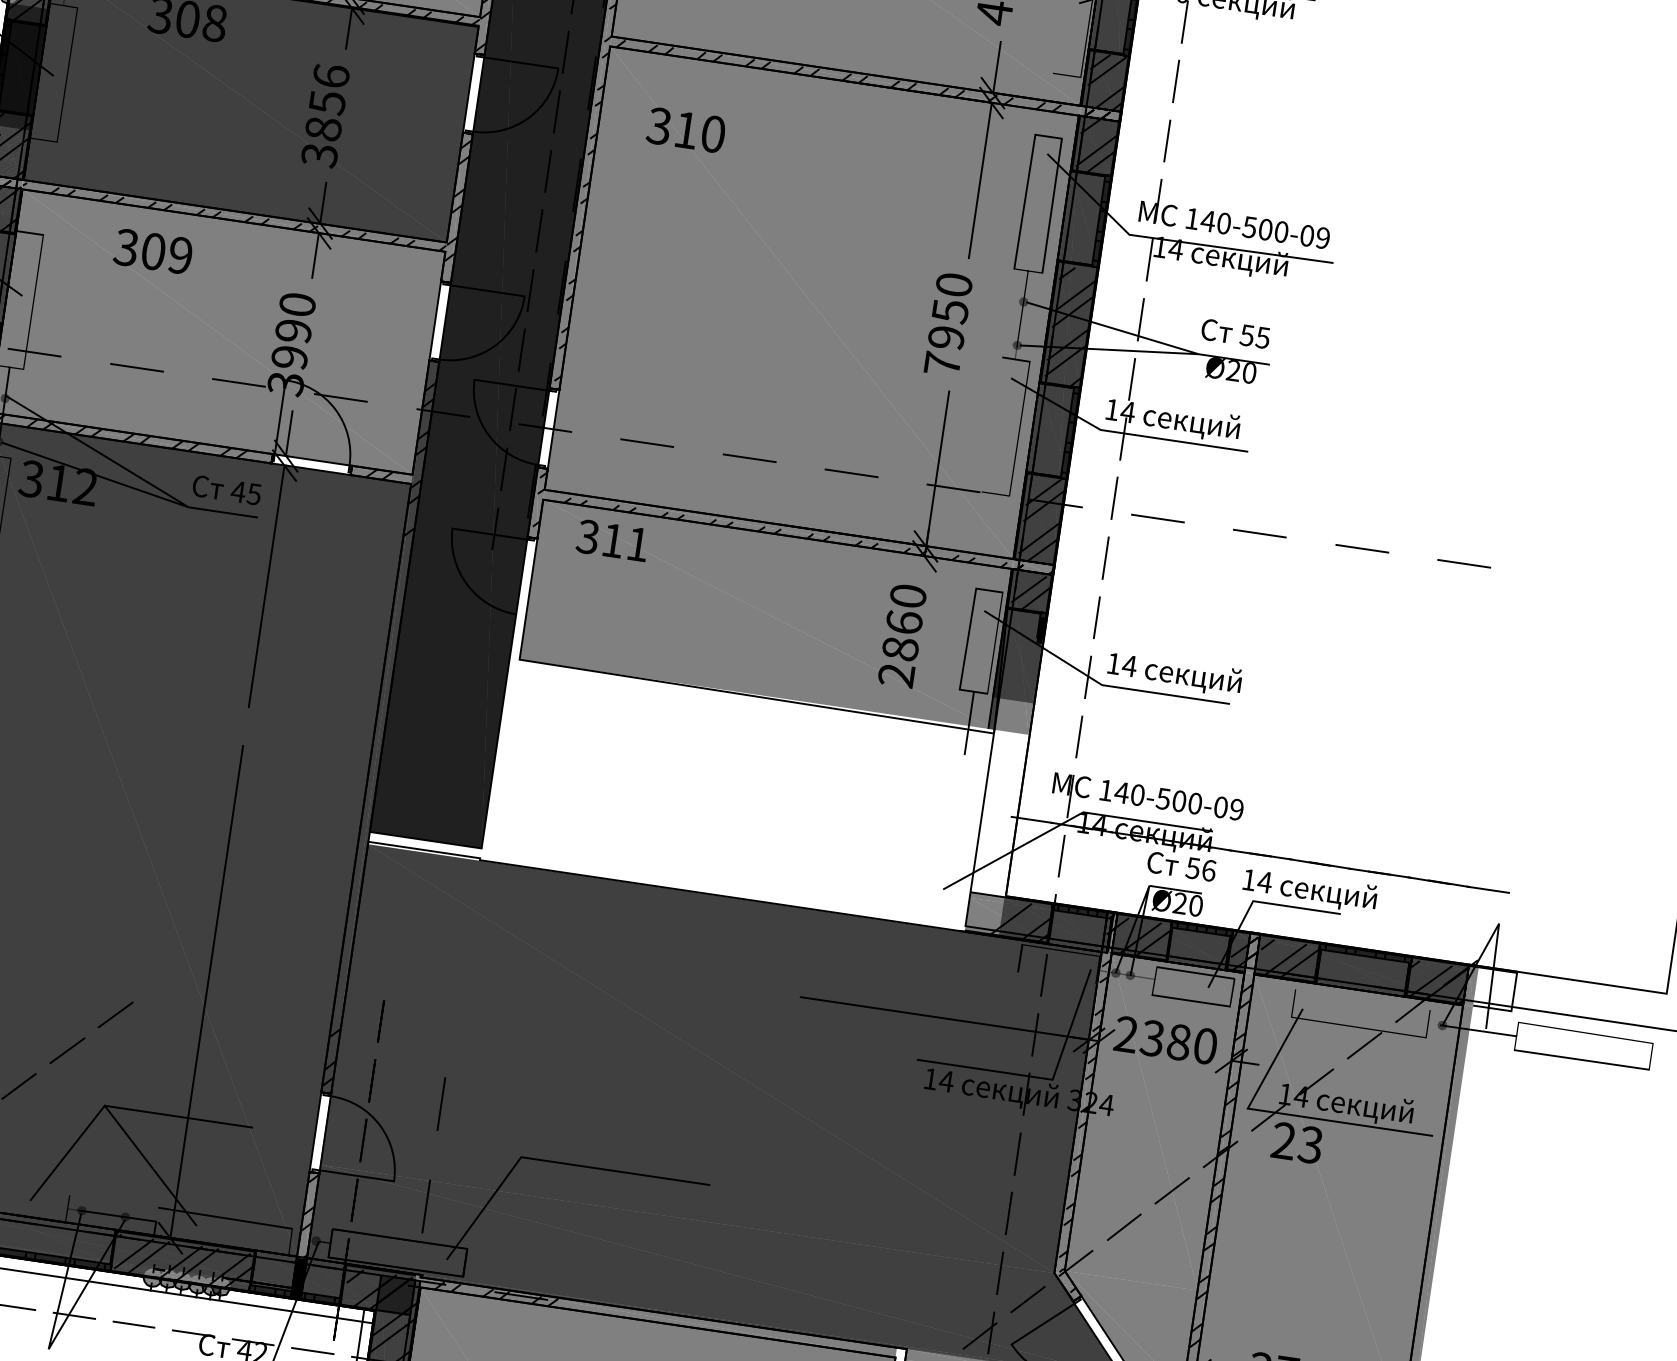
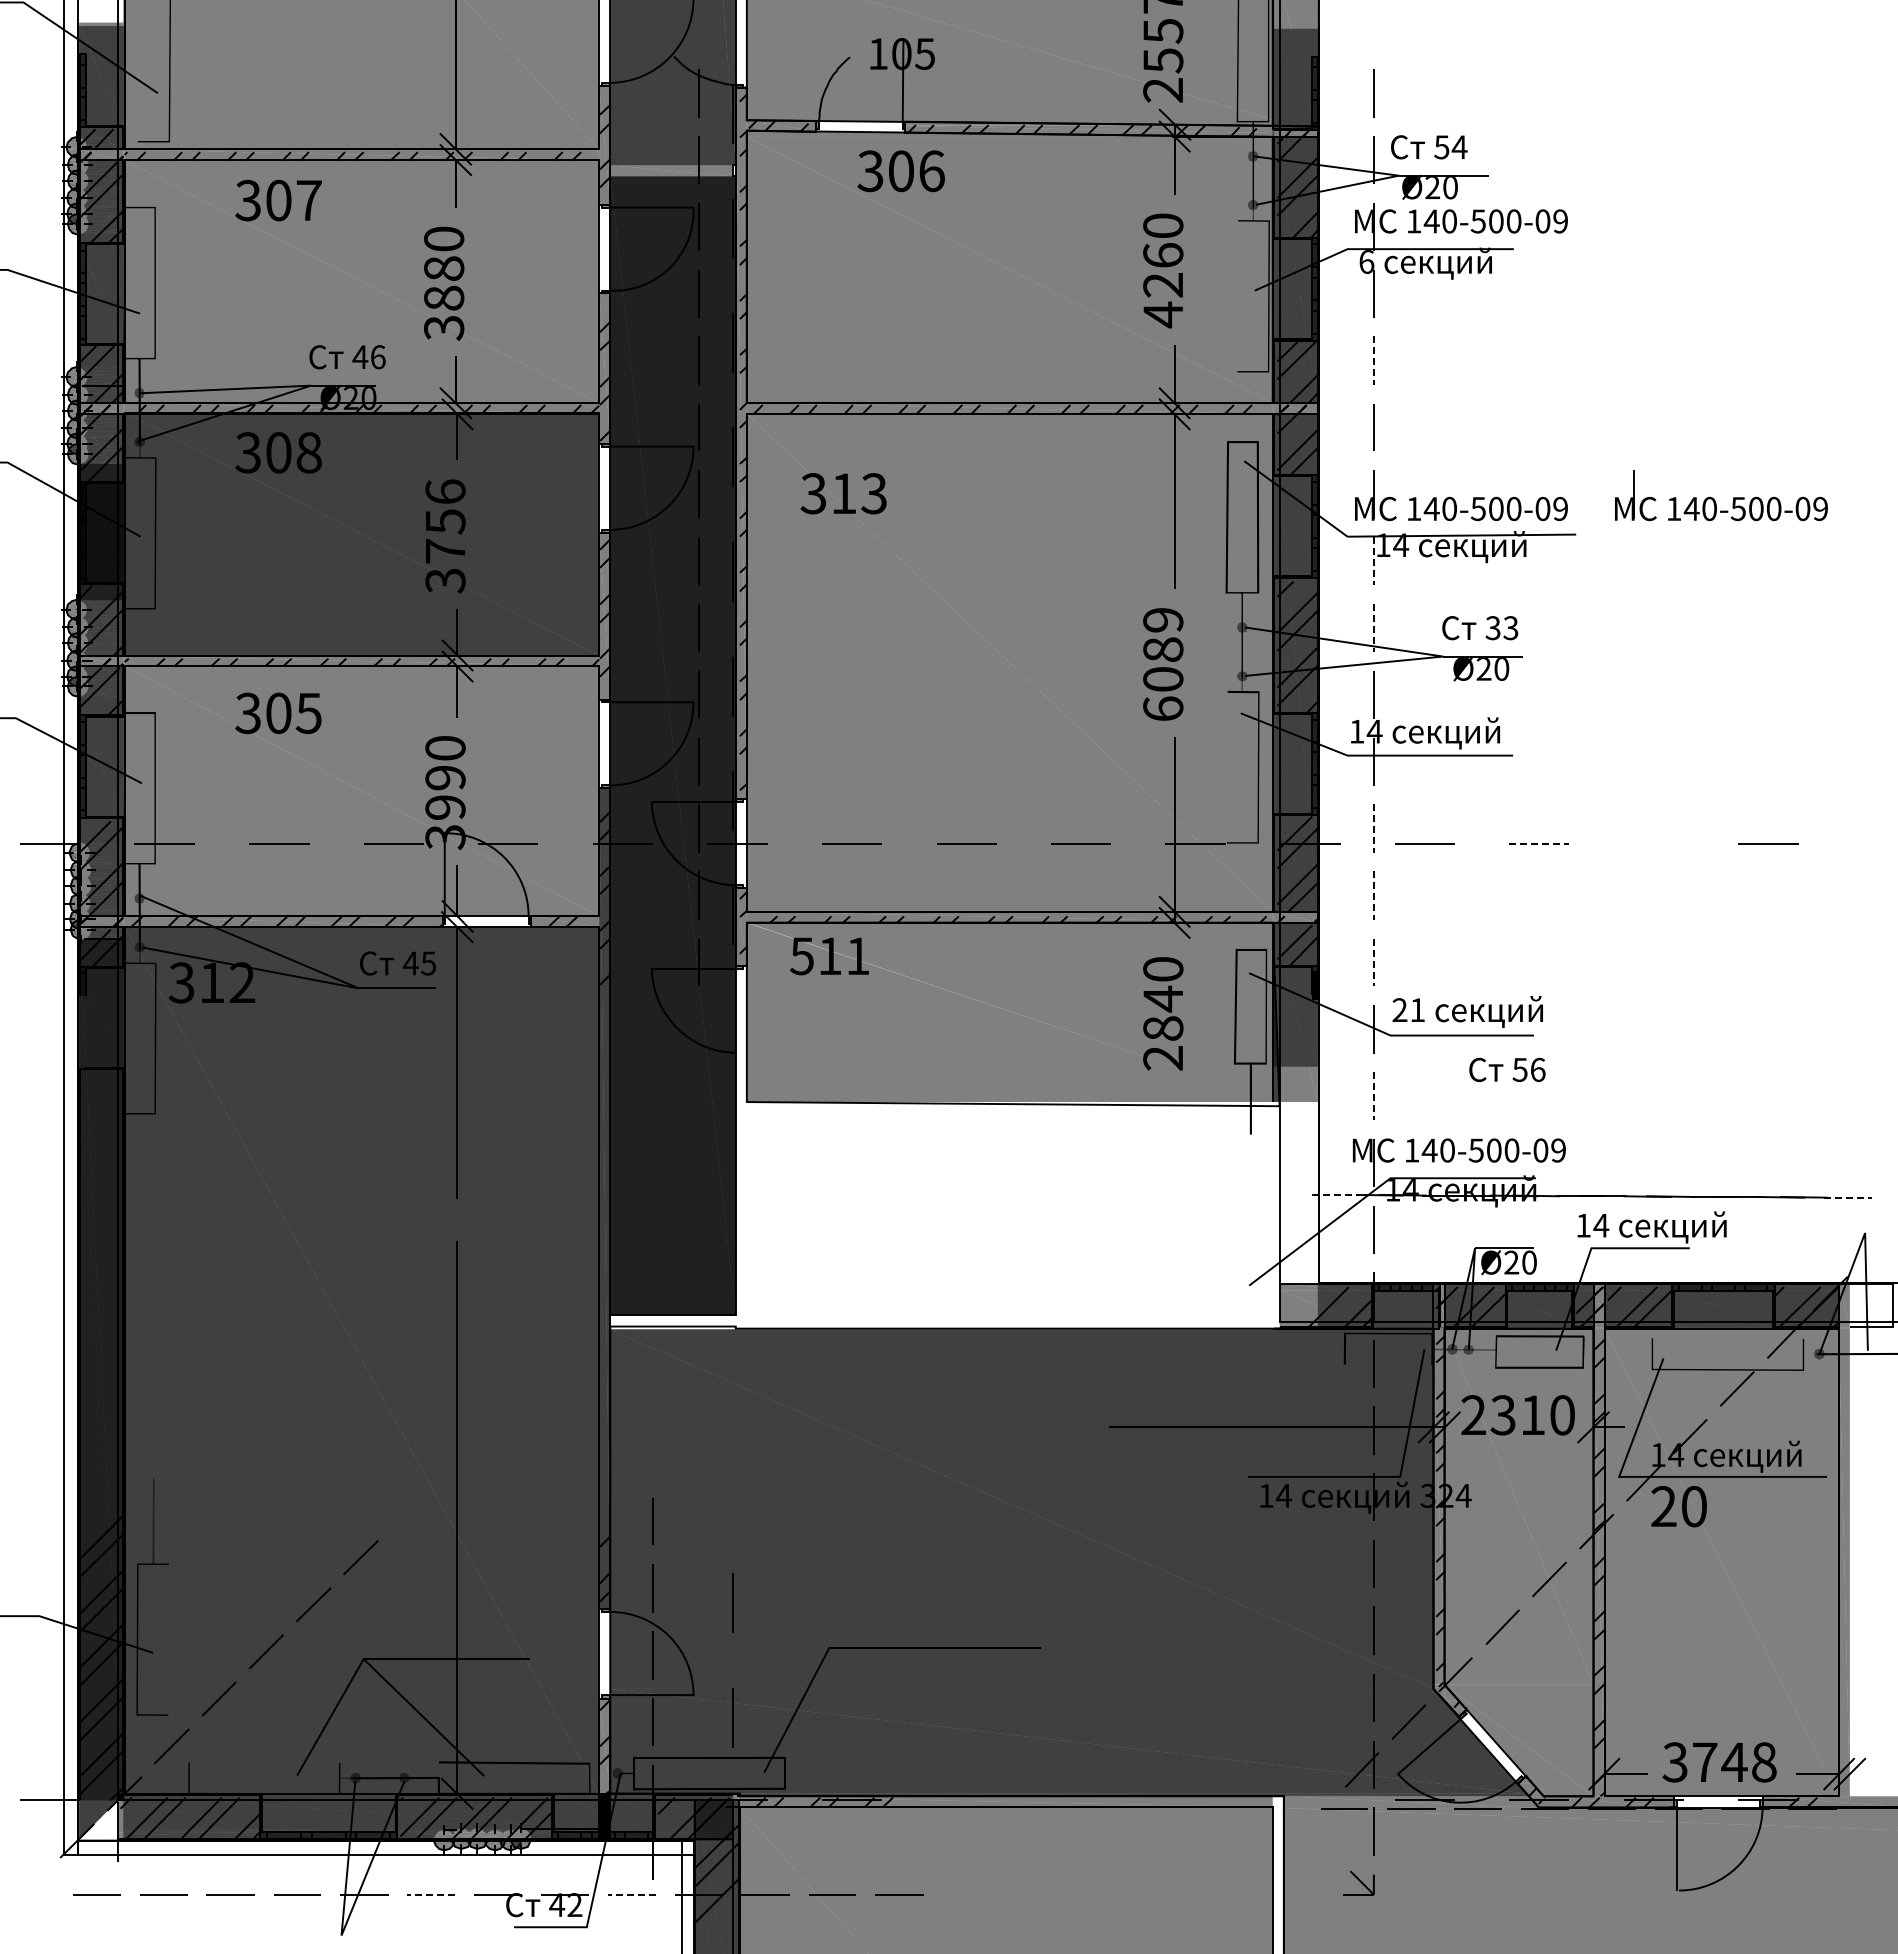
line: (1175, 82) -> (1373, 361), solid -> dashed
text: (323, 129) -> (445, 551), 3856 -> 3756
text: (712, 133) -> (873, 493), 310 -> 313
part: (1462, 250) -> (1715, 500), added
text: (180, 254) -> (308, 712), 309 -> 305
line: (1149, 260) -> (1373, 561), solid -> dashed
line: (1140, 320) -> (1373, 628), solid -> dashed
text: (948, 324) -> (1163, 664), 7950 -> 6089
text: (1254, 336) -> (1501, 627), 55 -> 33
line: (1114, 498) -> (1373, 828), solid -> dashed
line: (1260, 533) -> (1539, 843), solid -> dashed
text: (588, 536) -> (802, 955), 311 -> 511
line: (1361, 548) -> (1653, 843), removed
line: (1105, 558) -> (1373, 896), solid -> dashed
line: (1096, 617) -> (1373, 962), solid -> dashed
text: (904, 622) -> (1163, 998), 2860 -> 2840
text: (1121, 664) -> (1408, 1009), 14 -> 21
line: (1078, 737) -> (1373, 1096), solid -> dashed
line: (1033, 819) -> (1336, 1194), solid -> dashed
text: (1181, 866) -> (1507, 1069), moved
line: (1488, 889) -> (1848, 1197), solid -> dashed
text: (1179, 1042) -> (1533, 1415), 2380 -> 2310
text: (1310, 1144) -> (1693, 1506), 23 -> 20
line: (134, 1324) -> (431, 1894), solid -> dashed
line: (312, 1350) -> (631, 1894), solid -> dashed

